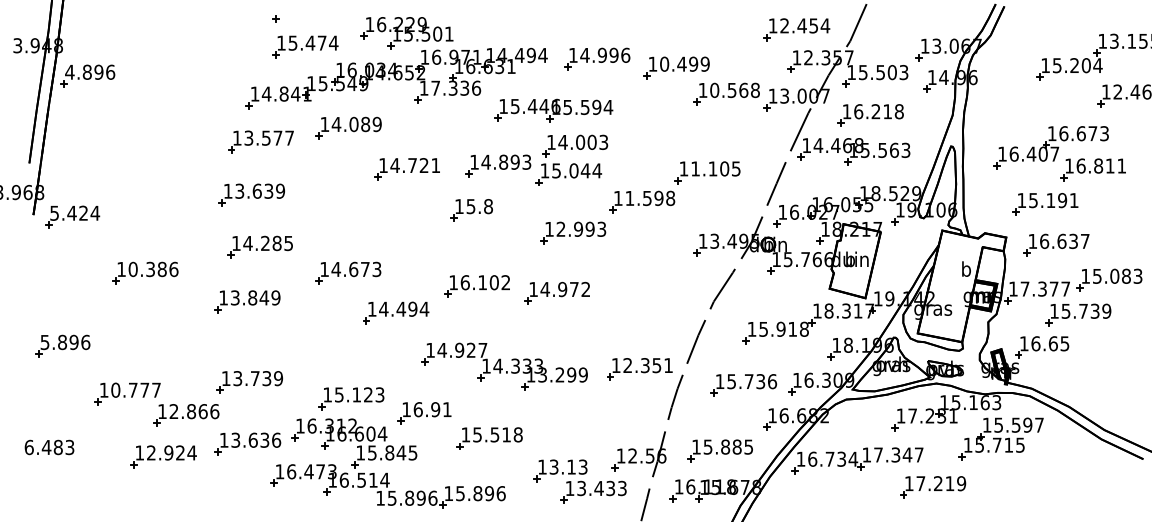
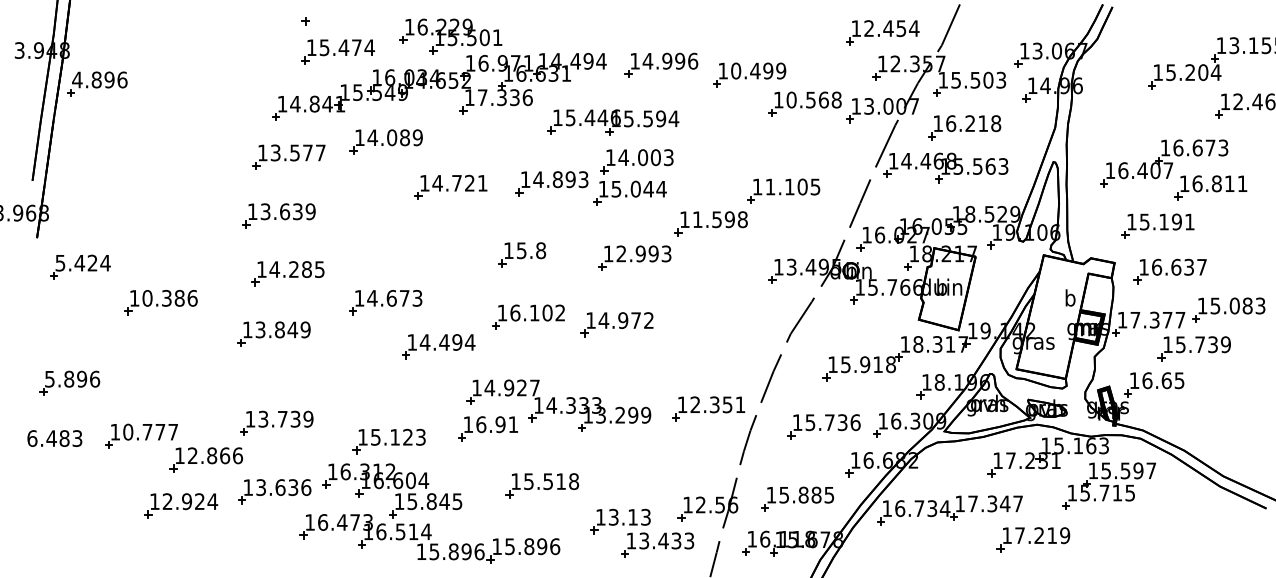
part: (471, 209) -> (522, 254), moved
part: (72, 216) -> (80, 266), moved
part: (423, 413) -> (487, 428), moved
text: (49, 447) -> (54, 438), moved

